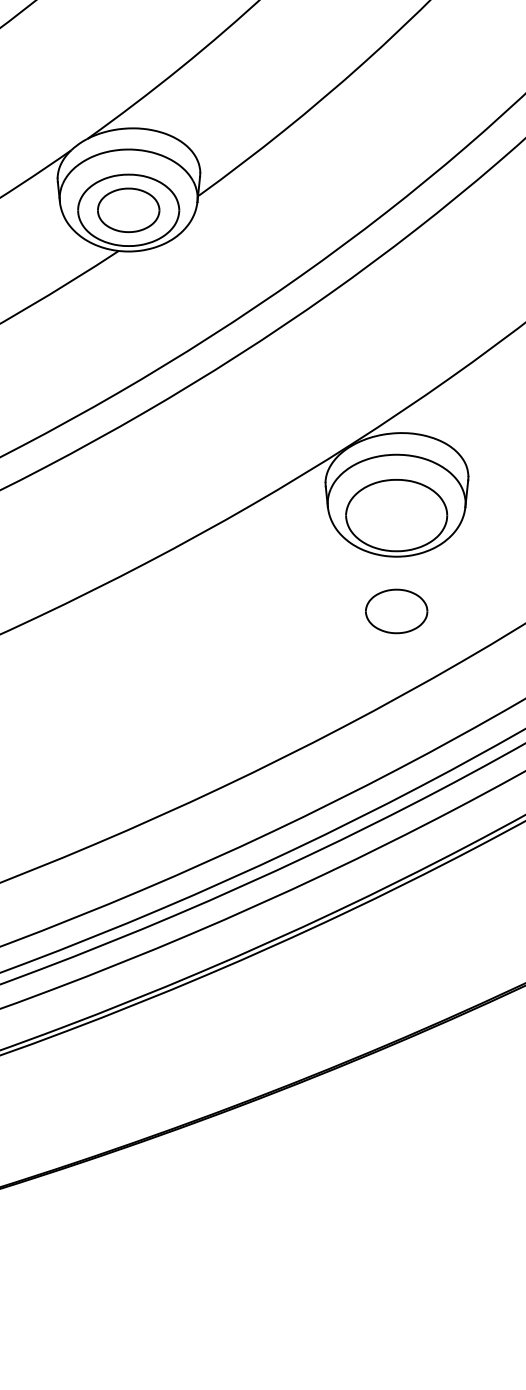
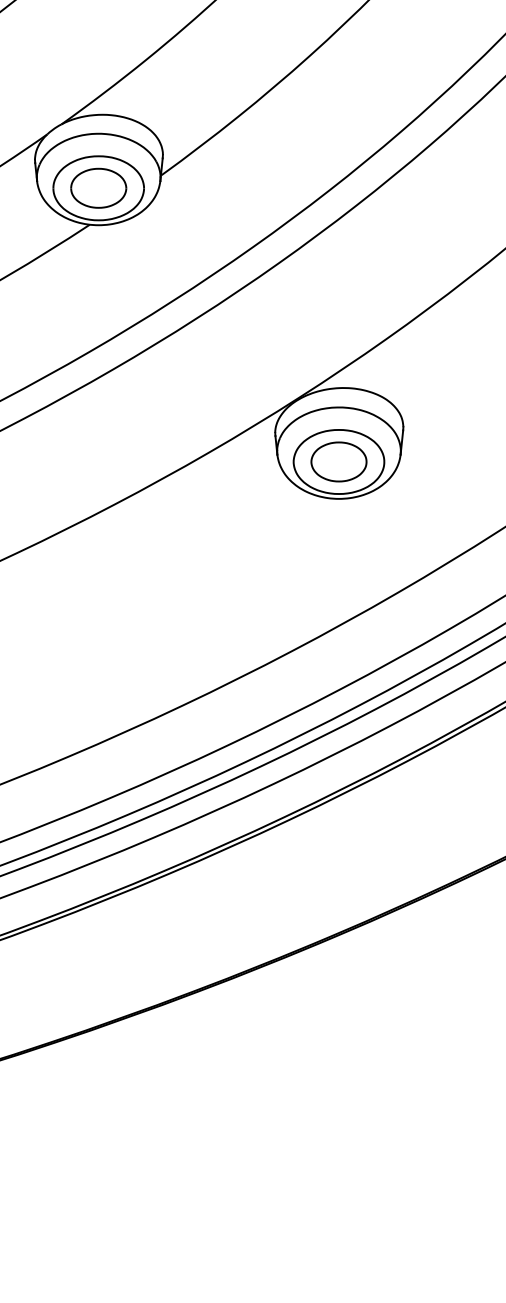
part: (396, 610) -> (338, 461), moved

